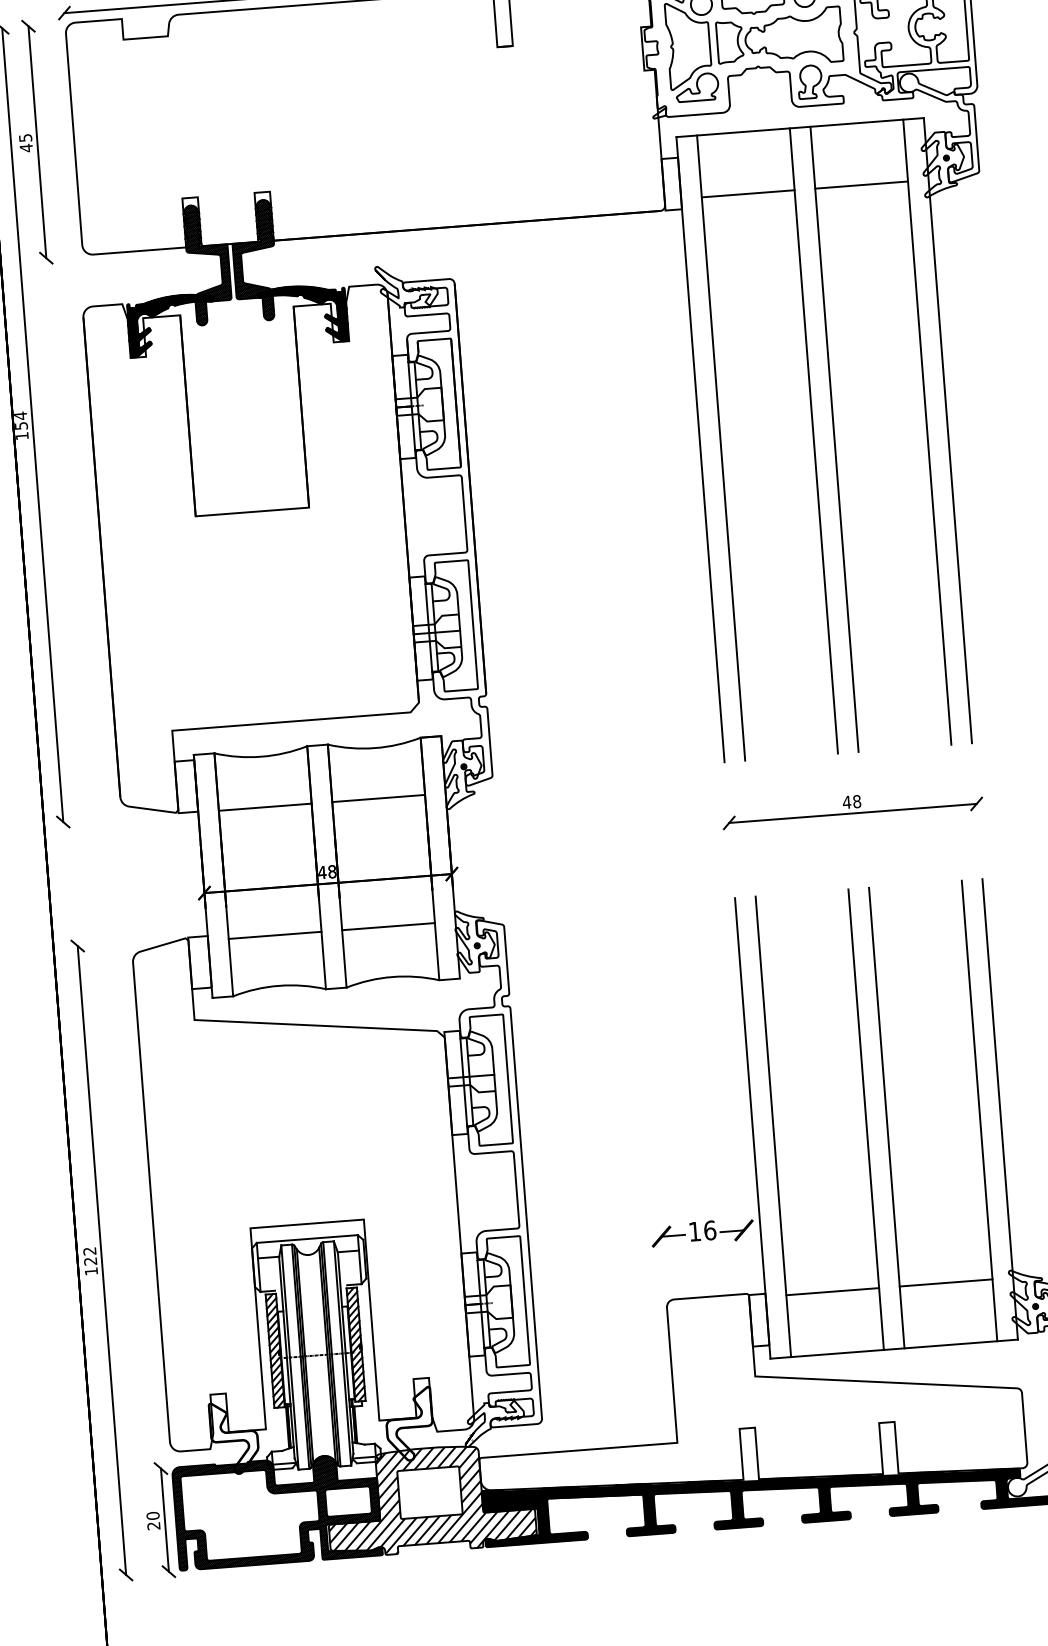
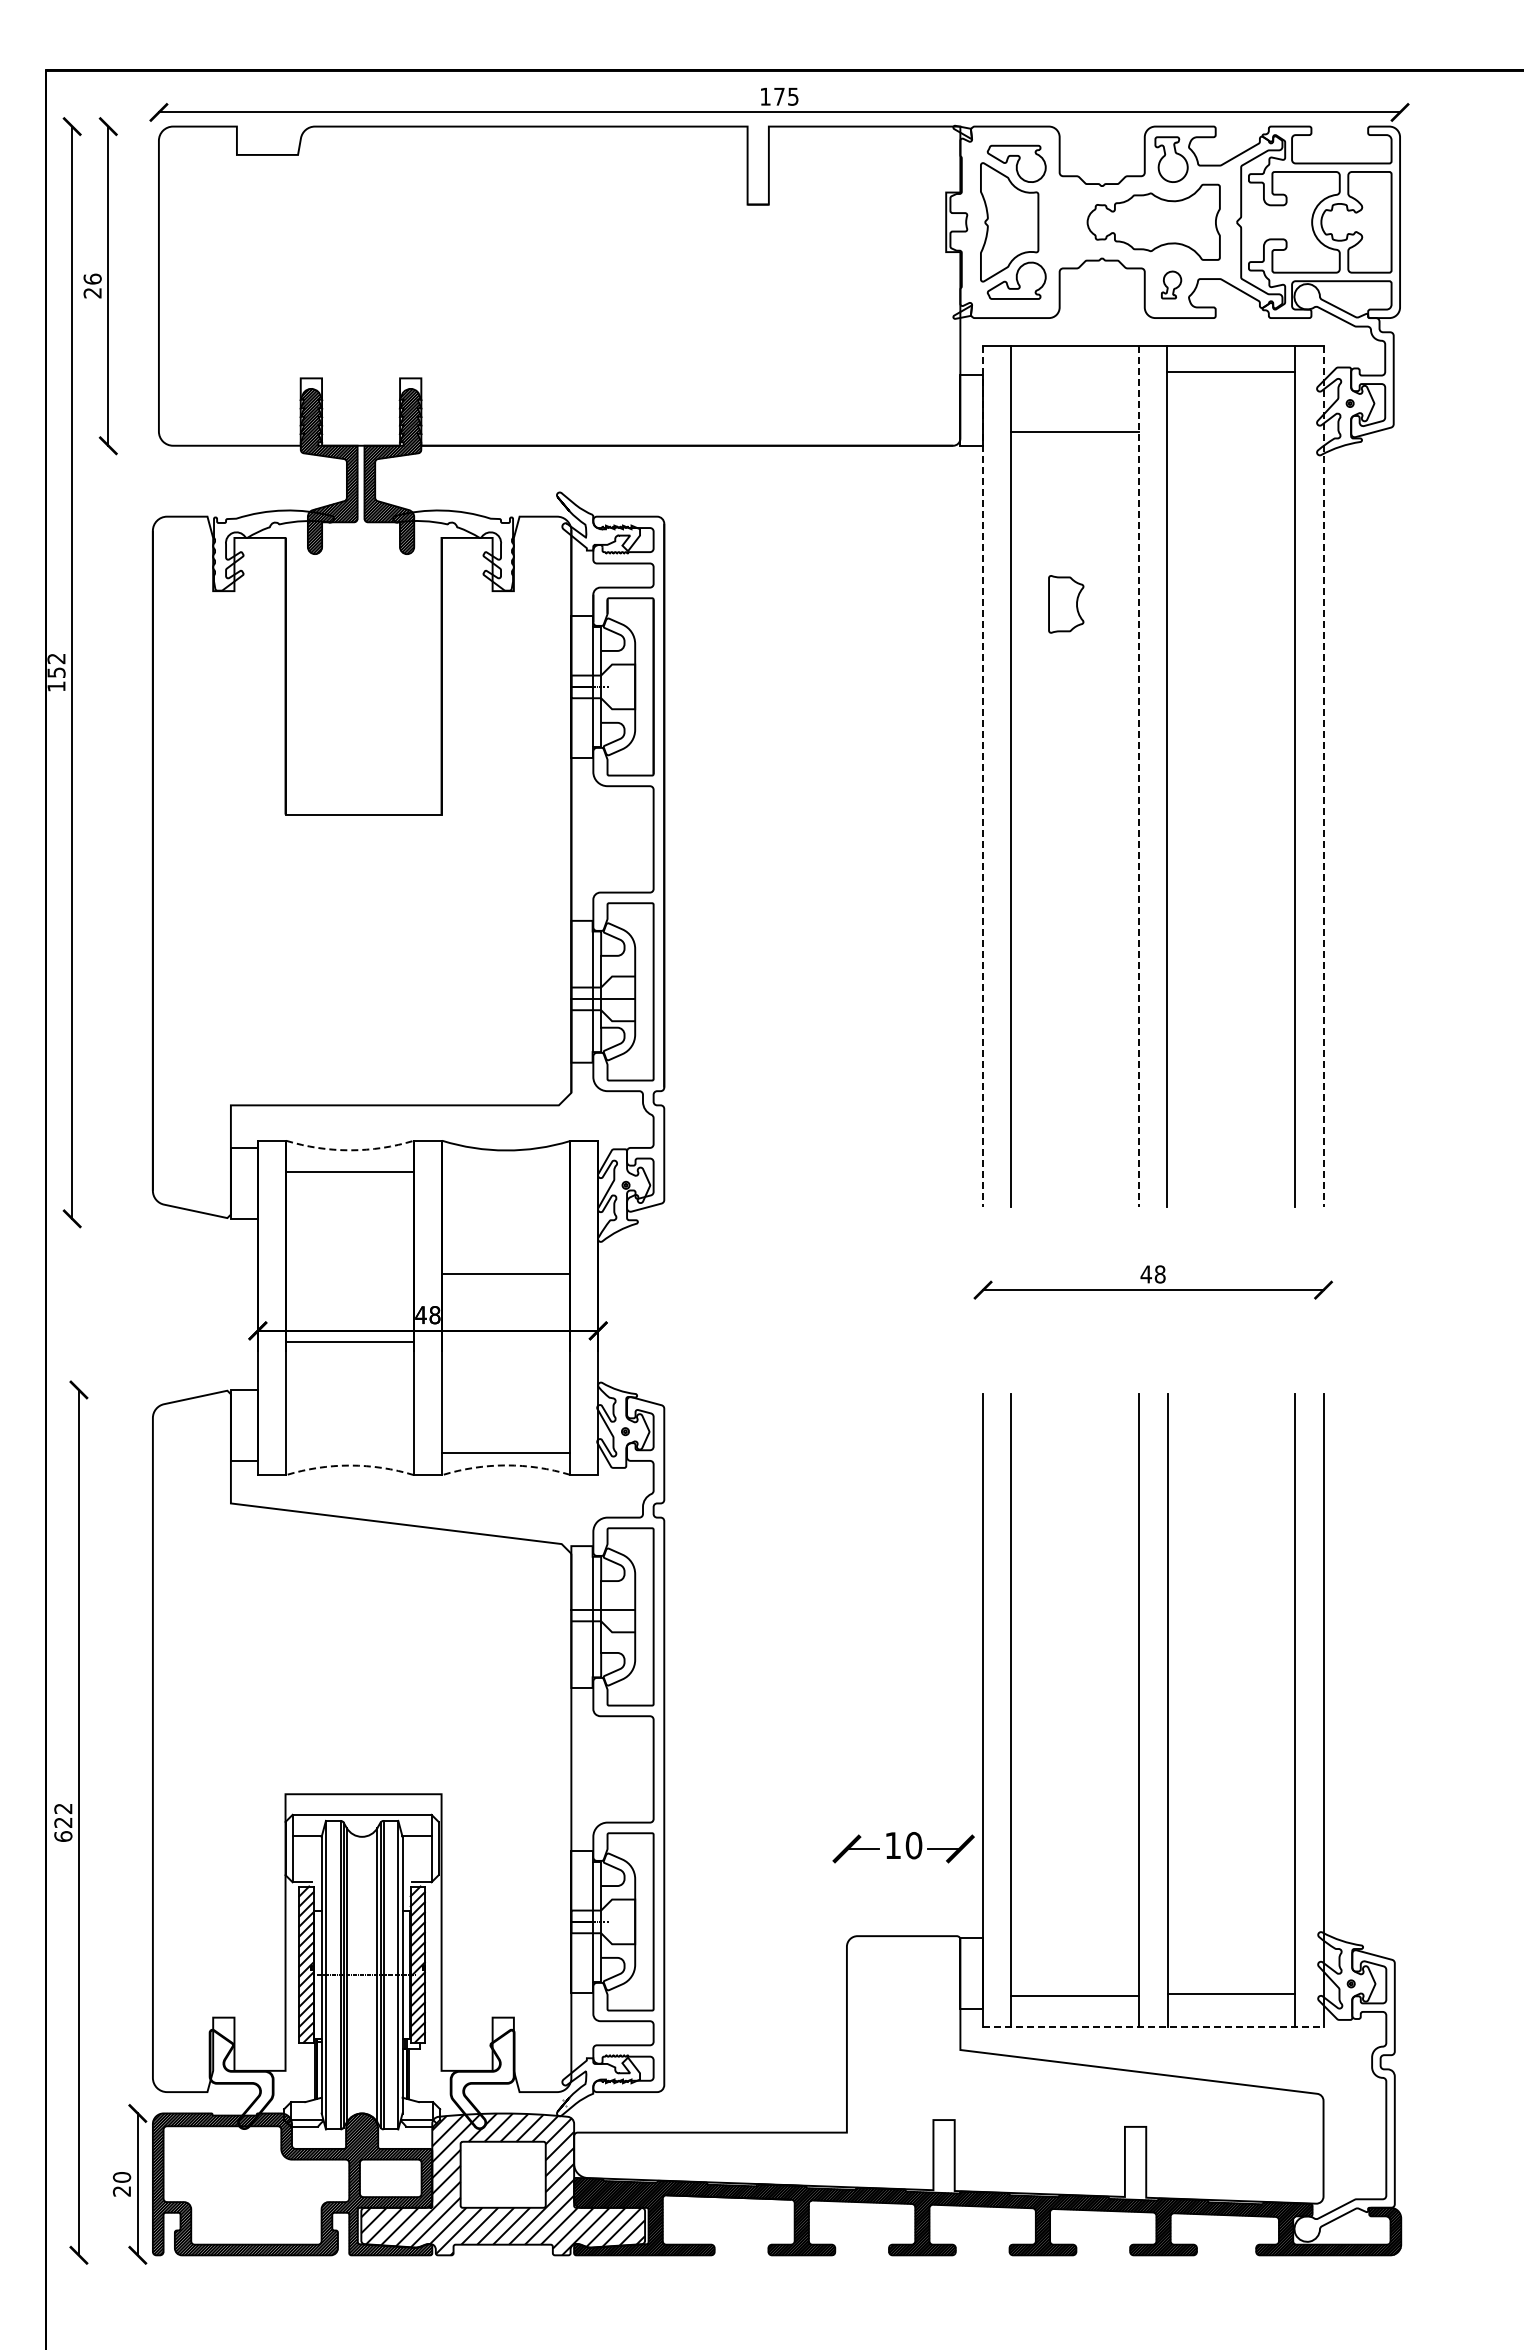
curve: (737, 41) -> (1076, 604), moved
part: (809, 81) -> (1171, 284), size x0.6
text: (25, 142) -> (92, 285), 45 -> 26
line: (861, 185) -> (1231, 371), moved
hatch: (303, 315) -> (453, 550), removed
hatch: (172, 325) -> (273, 550), removed
text: (20, 415) -> (56, 658), 154 -> 152
line: (947, 431) -> (1323, 777), solid -> dashed
line: (814, 441) -> (1139, 777), solid -> dashed
line: (700, 450) -> (983, 777), solid -> dashed
arc: (261, 756) -> (350, 1150), solid -> dashed
line: (378, 798) -> (505, 1273), moved
line: (264, 807) -> (349, 1171), moved
line: (388, 926) -> (505, 1453), moved
line: (274, 935) -> (349, 1342), moved
arc: (392, 977) -> (506, 1465), solid -> dashed
arc: (279, 985) -> (350, 1465), solid -> dashed
text: (709, 1230) -> (913, 1845), 16 -> 10
text: (91, 1271) -> (63, 1836), 122 -> 622
line: (946, 1283) -> (1231, 1994), moved
line: (832, 1291) -> (1075, 1996), moved
line: (894, 1349) -> (1153, 2027), solid -> dashed

